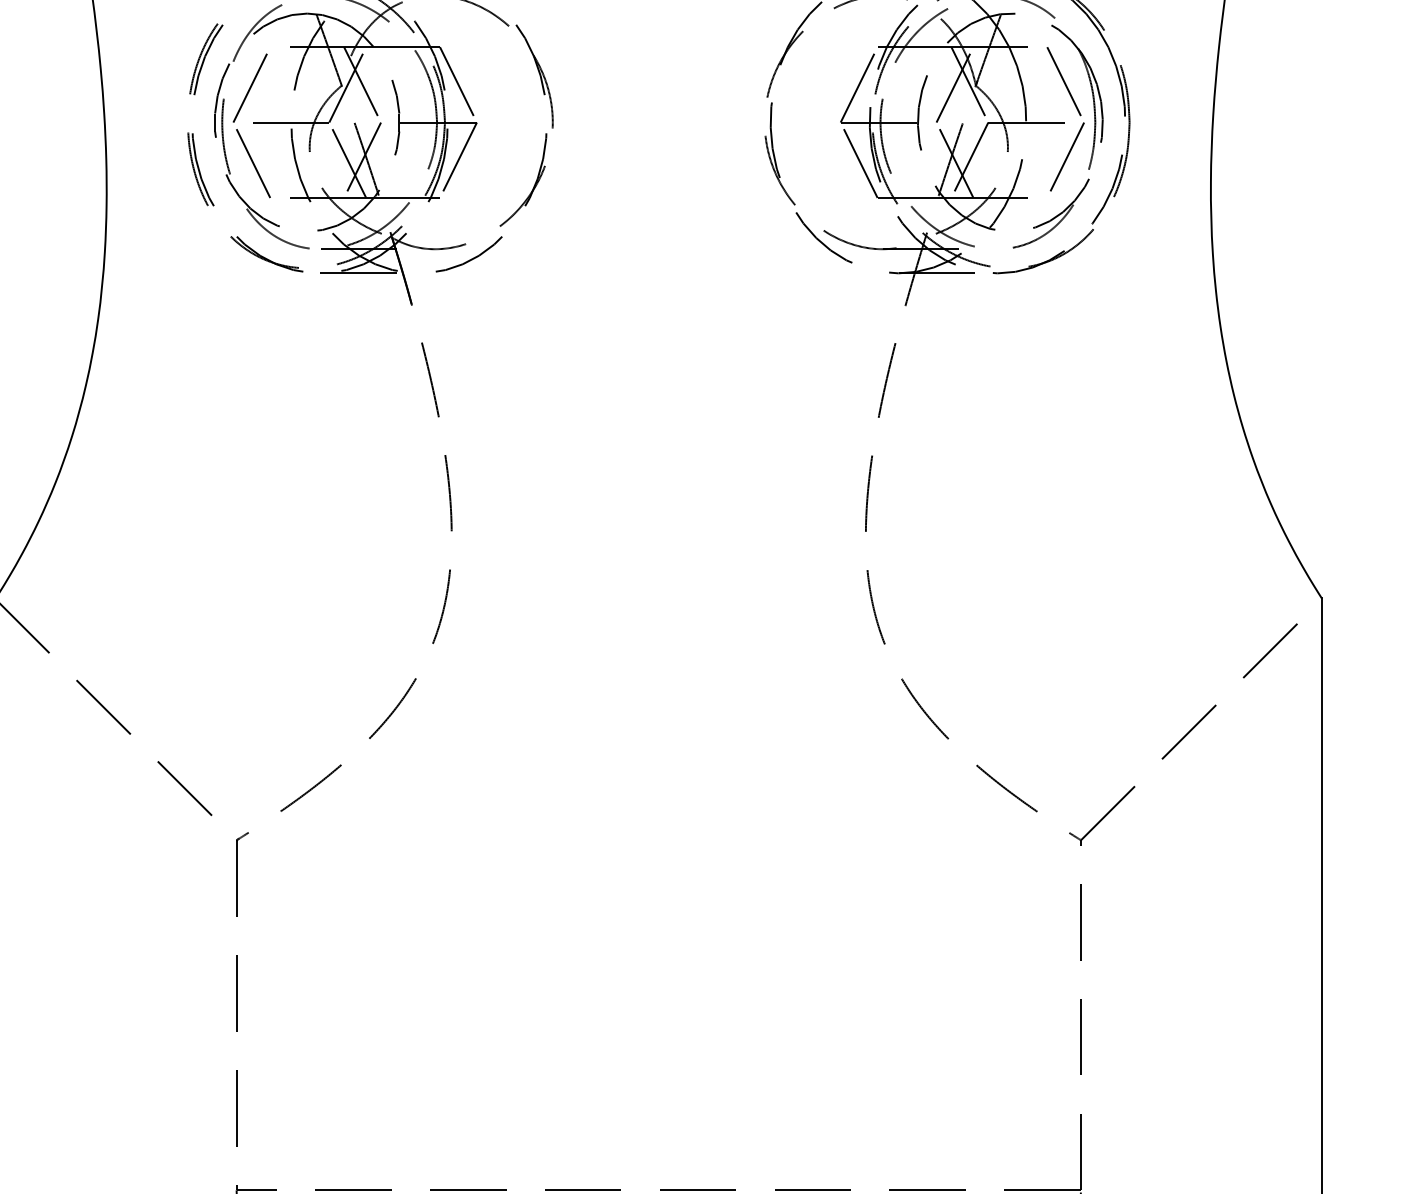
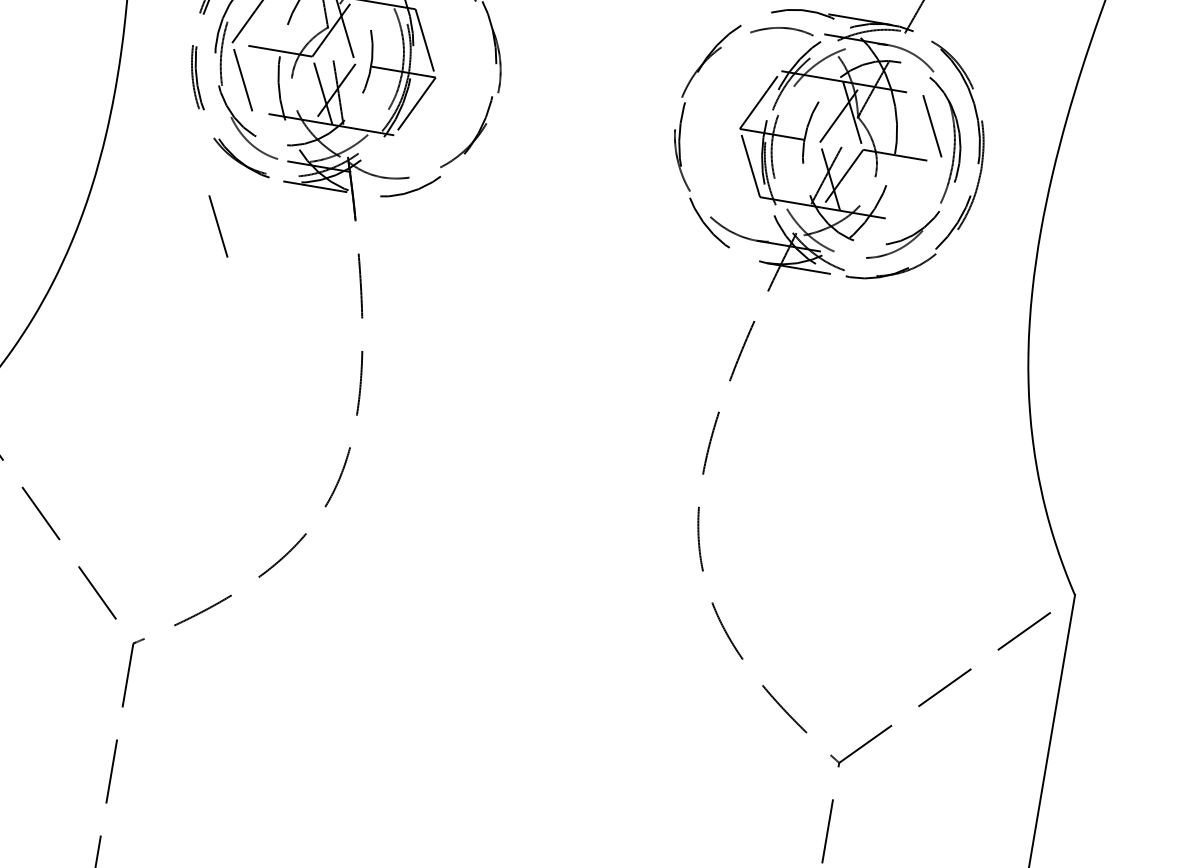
line: (1065, 159) -> (922, 191), removed
line: (253, 338) -> (218, 226), added

